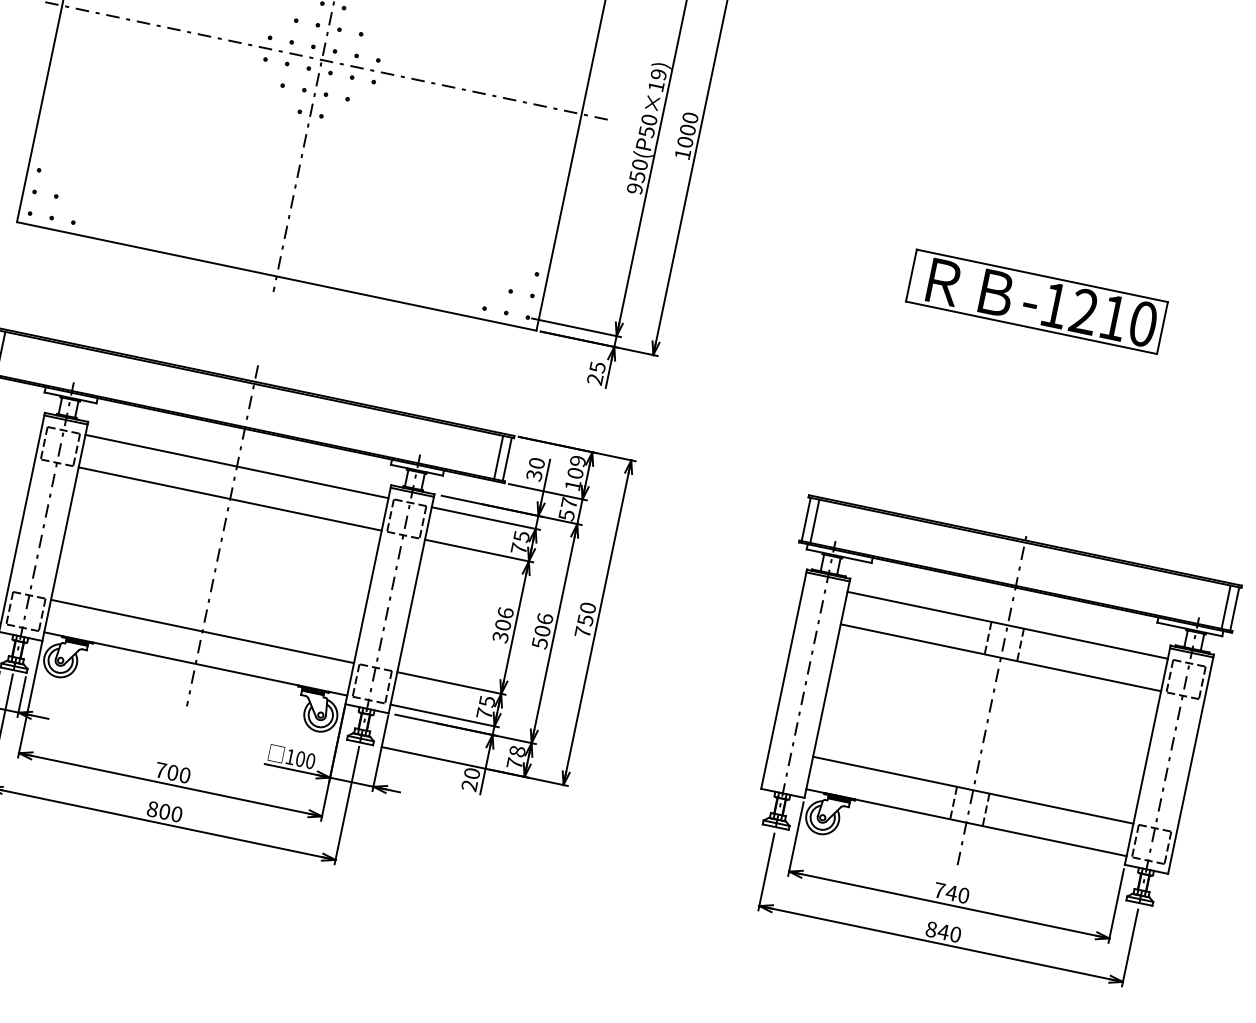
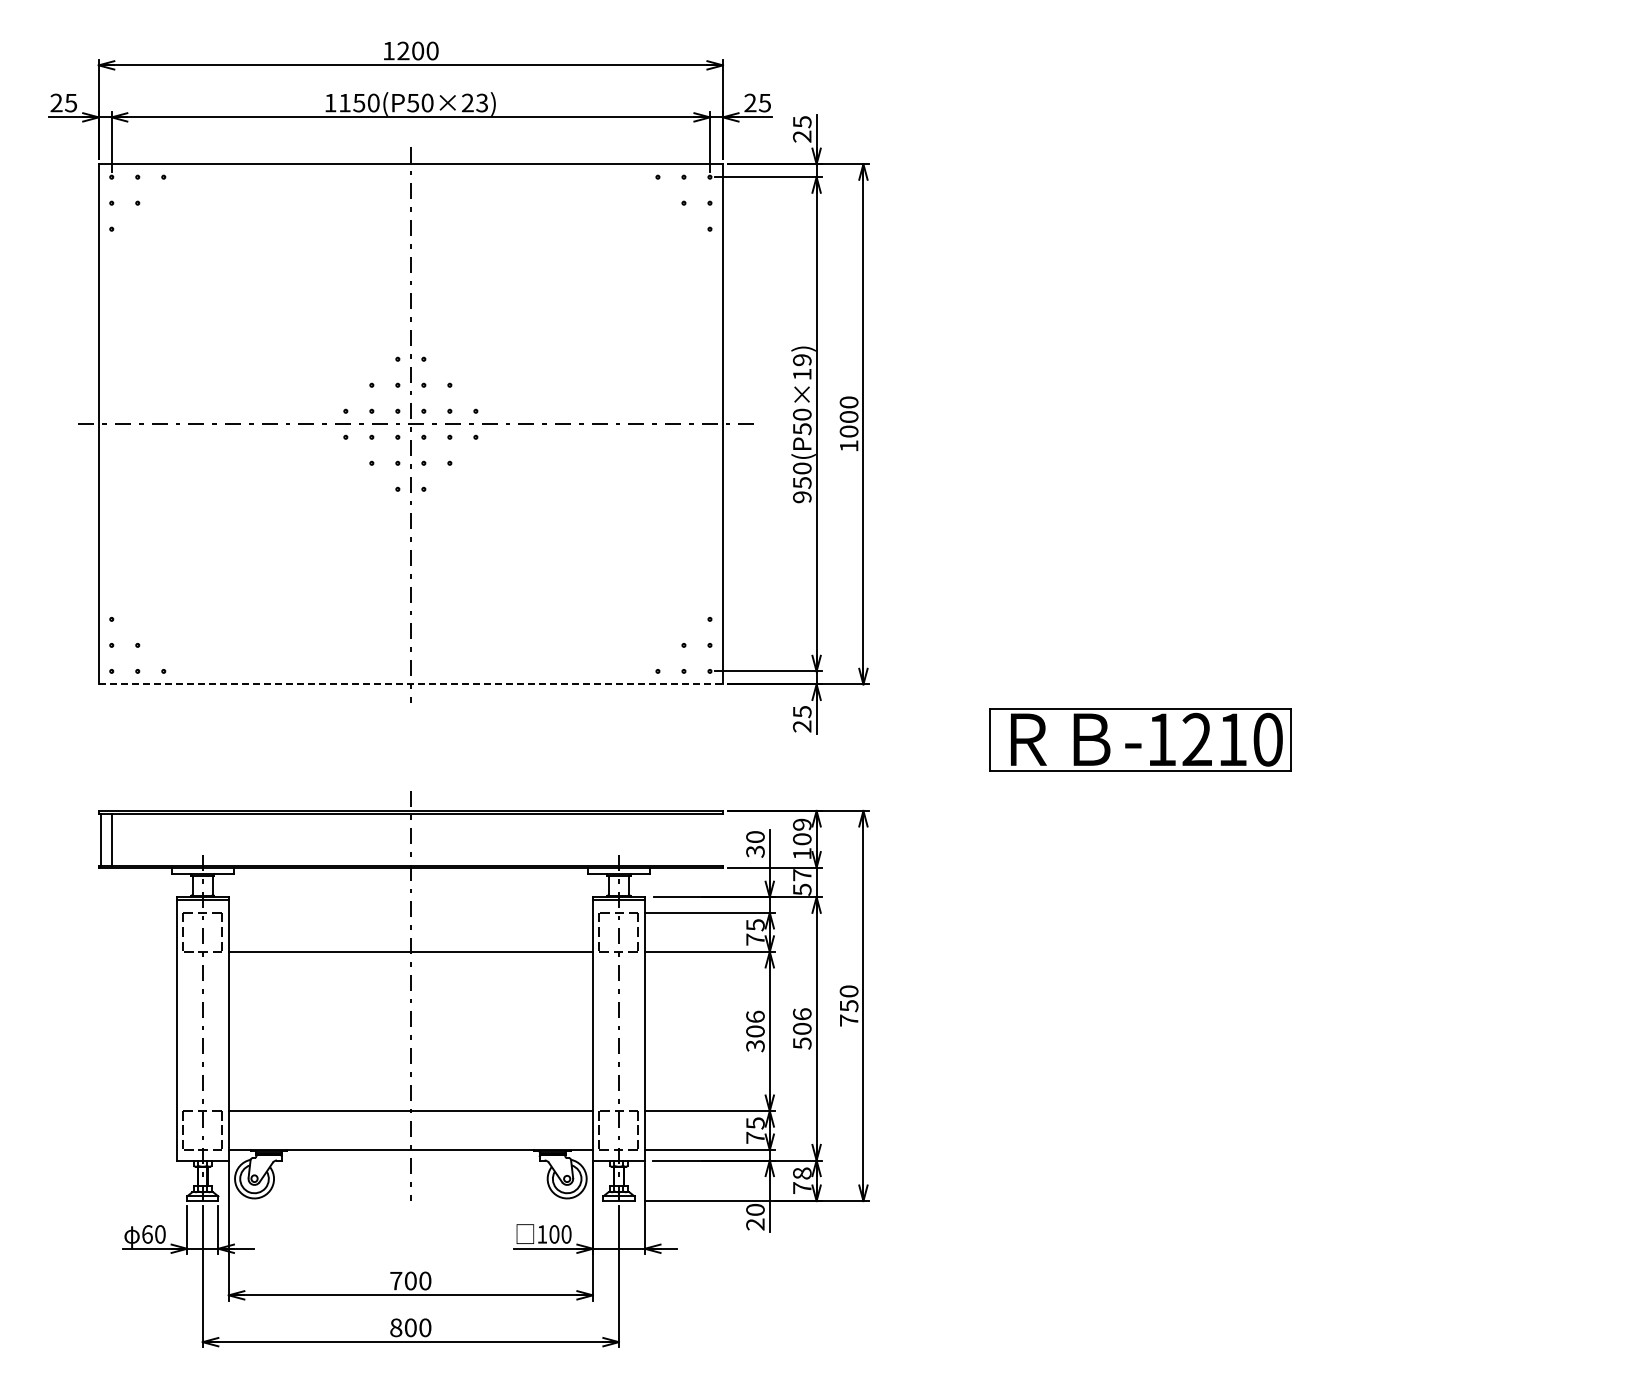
line: (277, 276) -> (411, 684), solid -> dashed
part: (1037, 301) -> (1140, 739), moved
line: (498, 457) -> (709, 839), removed
line: (507, 459) -> (720, 839), removed
line: (236, 466) -> (410, 912), removed
part: (983, 741) -> (1336, 1050), removed

